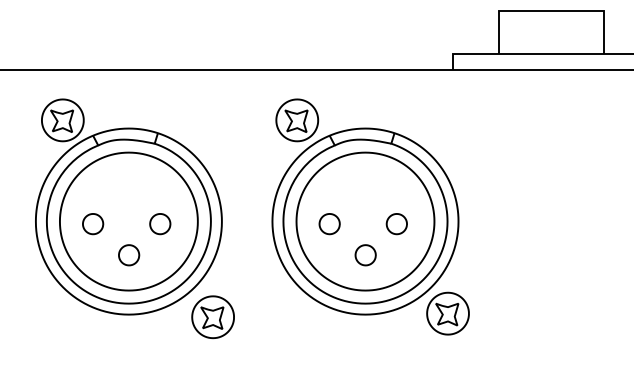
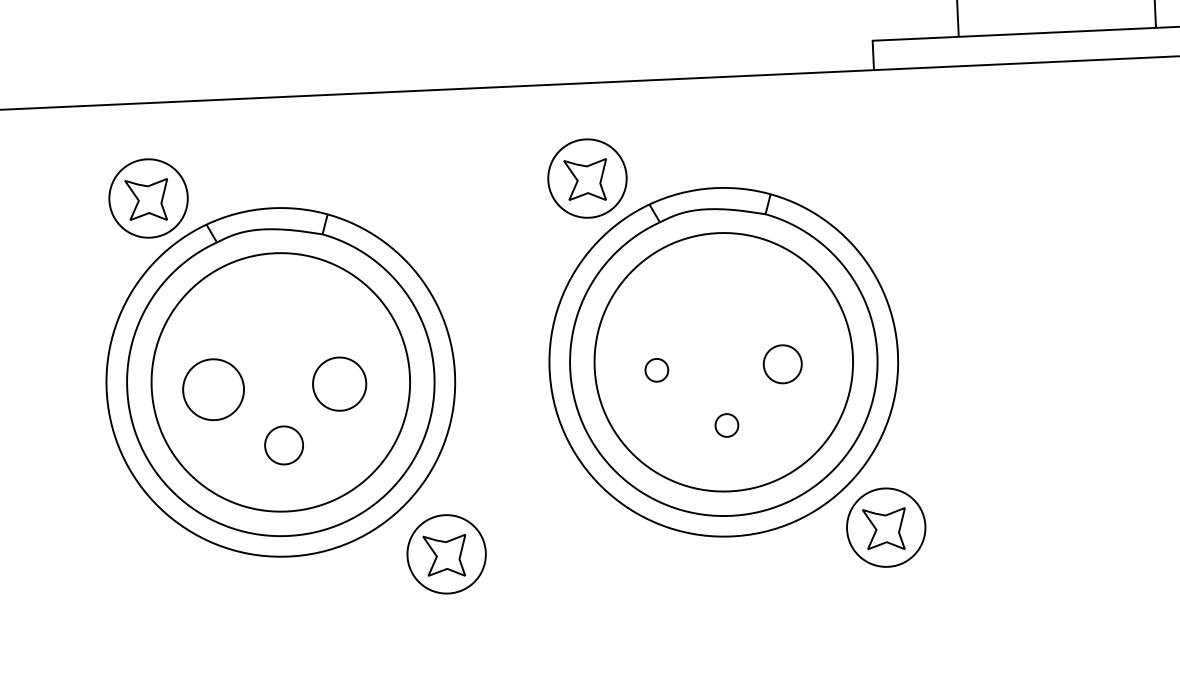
part: (93, 224) -> (214, 390), size x1.6
part: (160, 224) -> (340, 385), size x1.4
part: (329, 224) -> (656, 370), size x0.6
part: (365, 255) -> (726, 425), size x0.6

